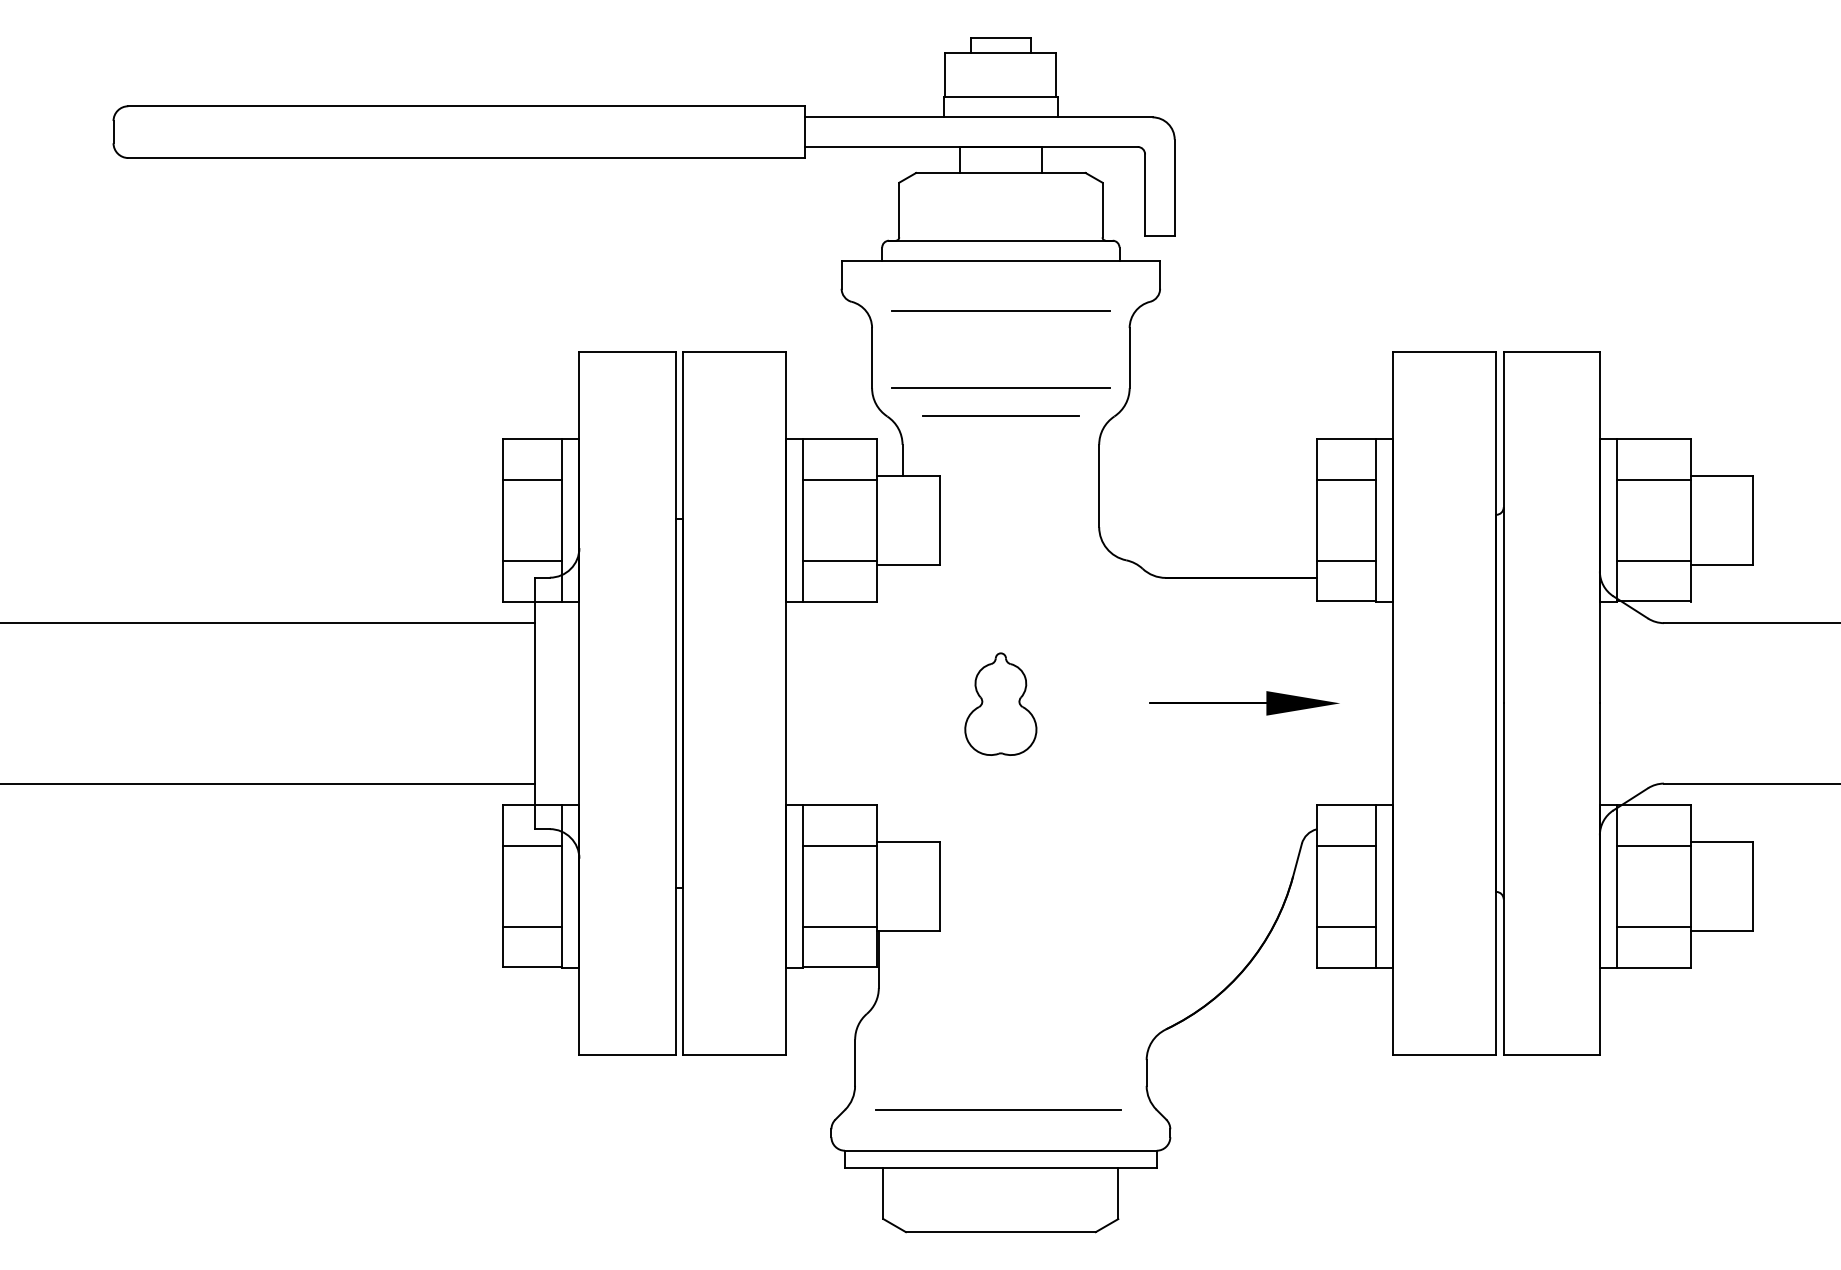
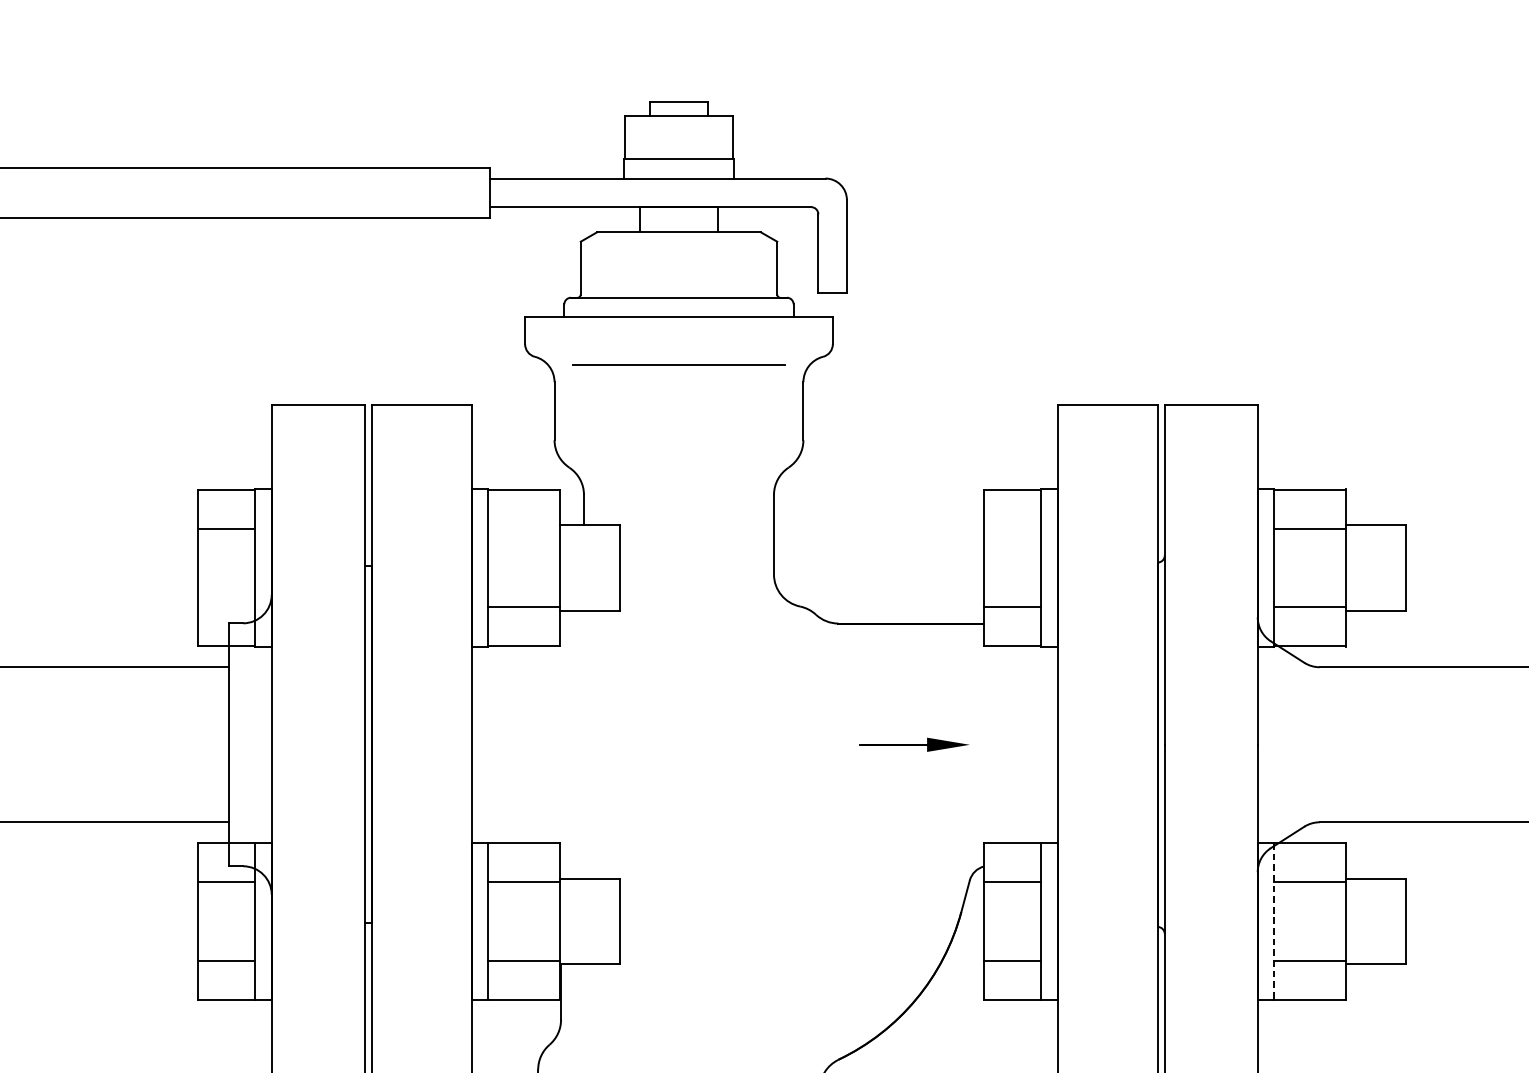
line: (1000, 388) -> (678, 440), removed
line: (1000, 416) -> (678, 467), removed
line: (840, 479) -> (524, 528), removed
line: (1345, 479) -> (1011, 528), removed
line: (532, 560) -> (226, 606), removed
part: (1000, 703) -> (678, 744), removed
part: (1244, 703) -> (914, 744), size x0.6
line: (1616, 886) -> (1273, 921), solid -> dashed

